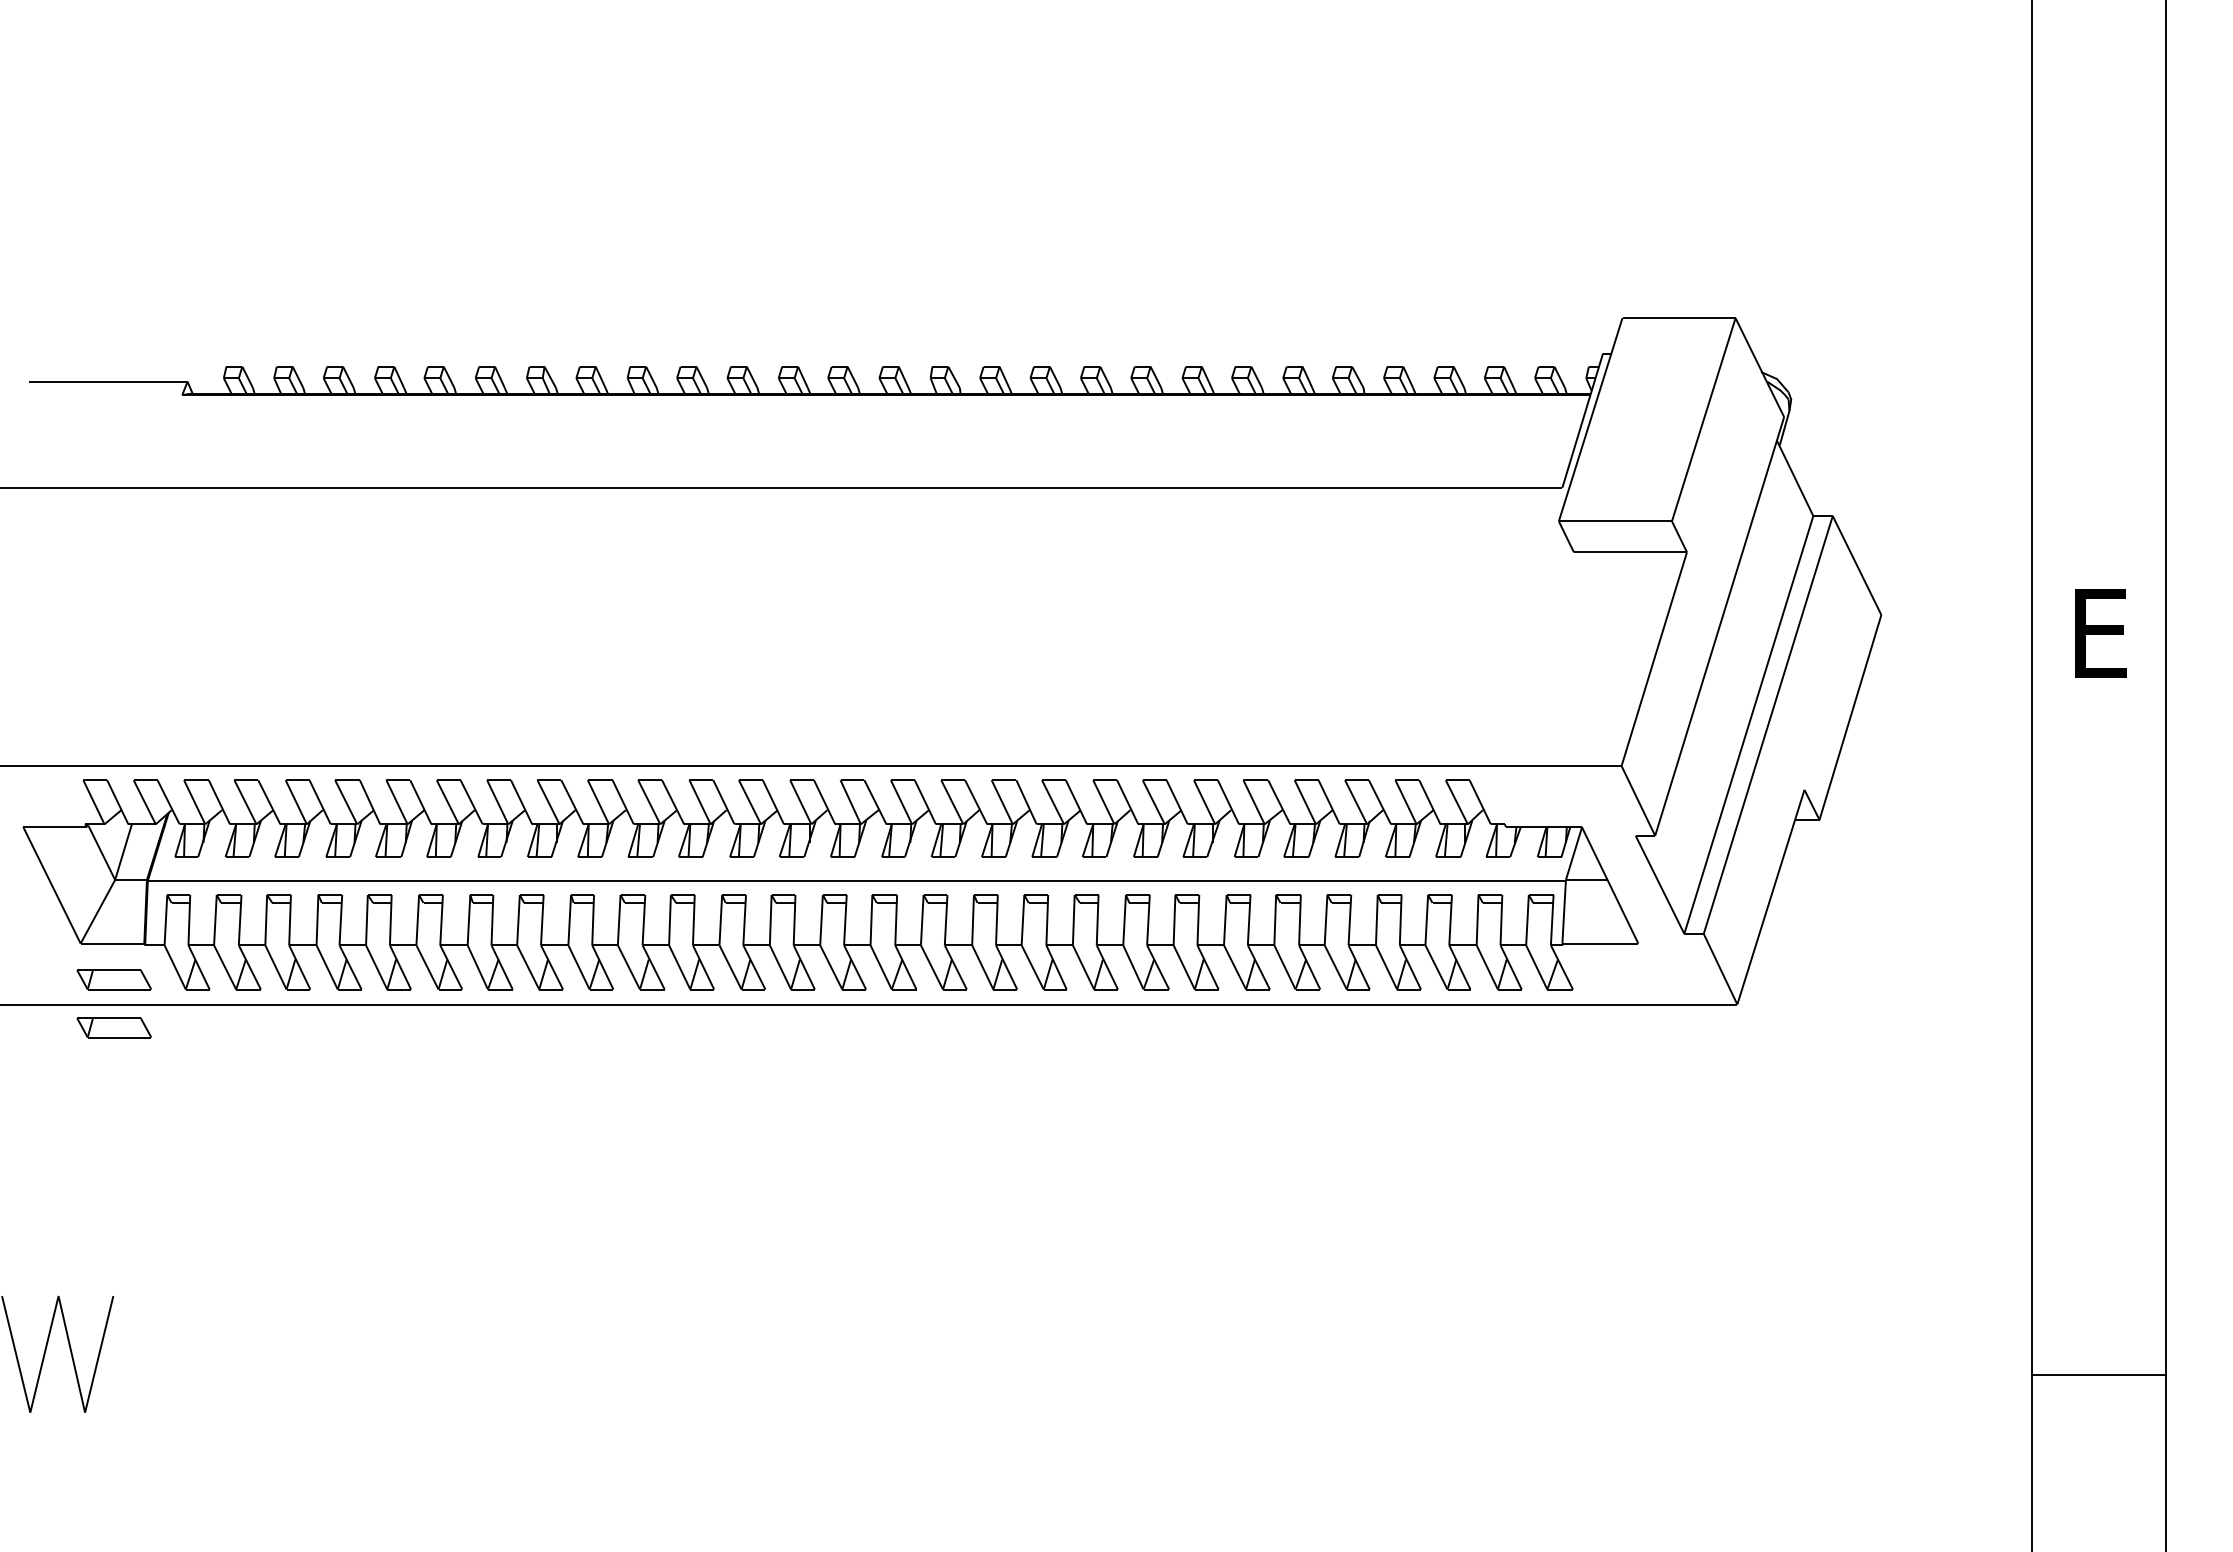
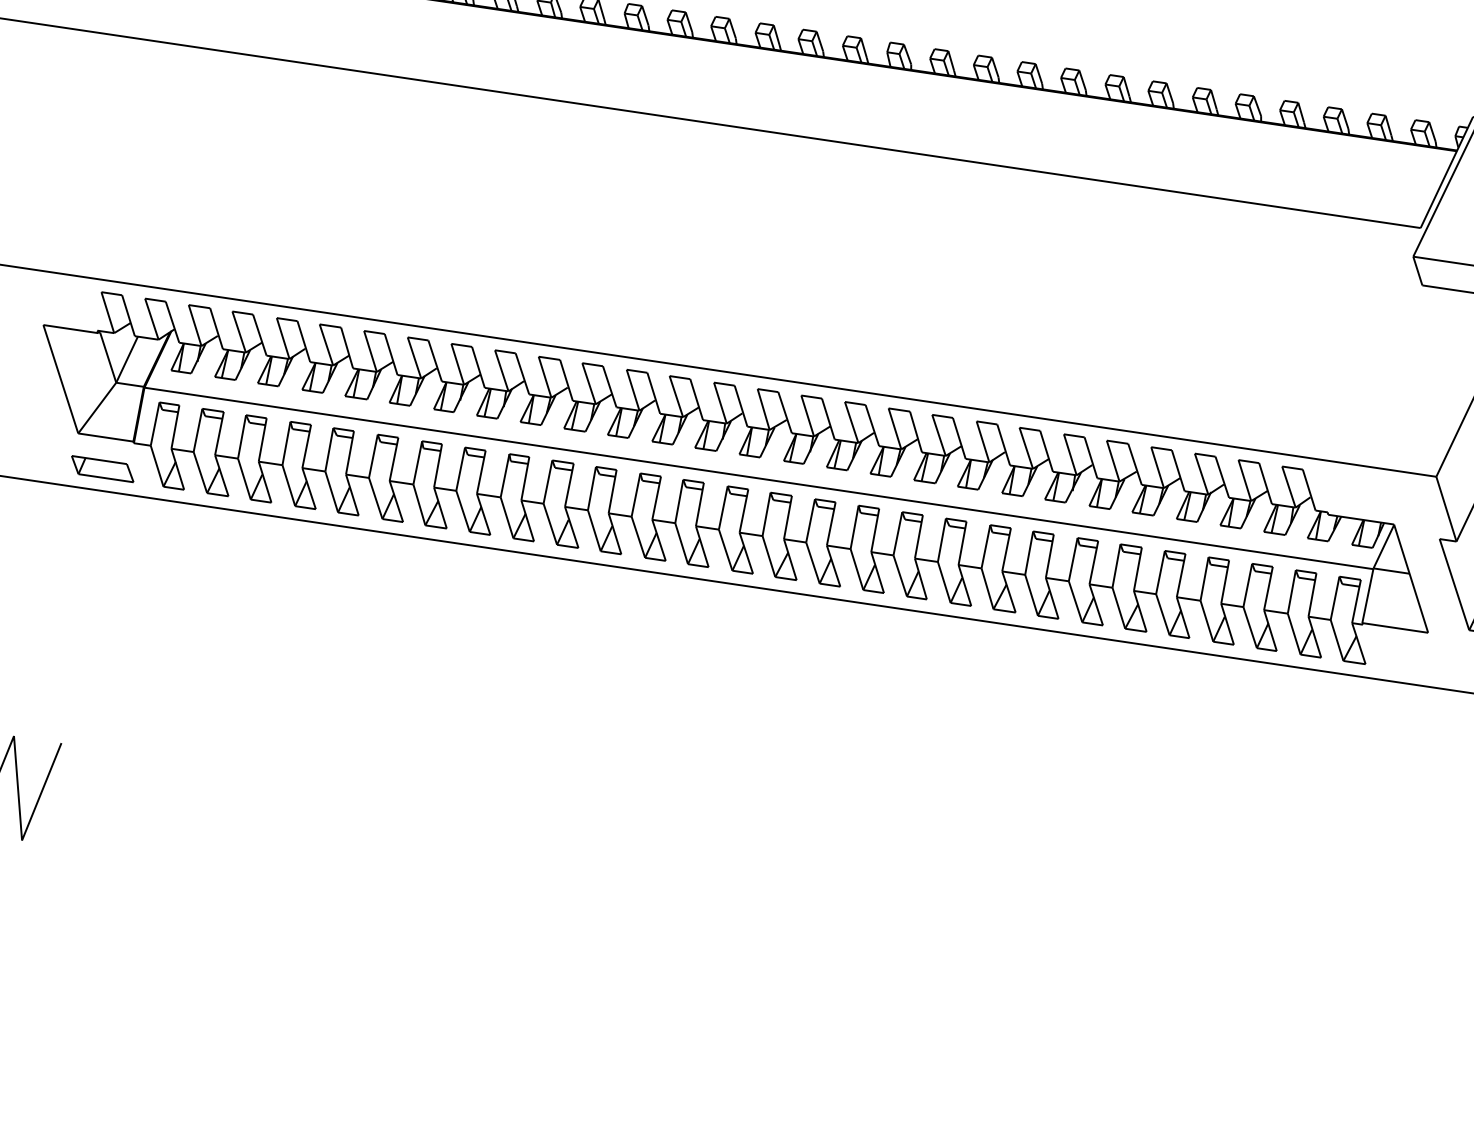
part: (113, 1027) -> (95, 510), removed

